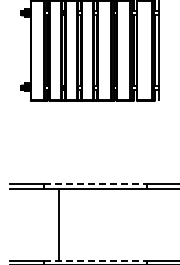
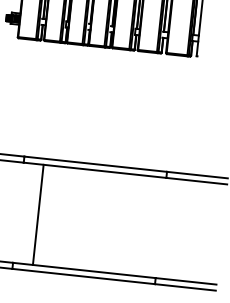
line: (96, 184) -> (97, 164), dashed -> solid
line: (96, 260) -> (85, 270), dashed -> solid

